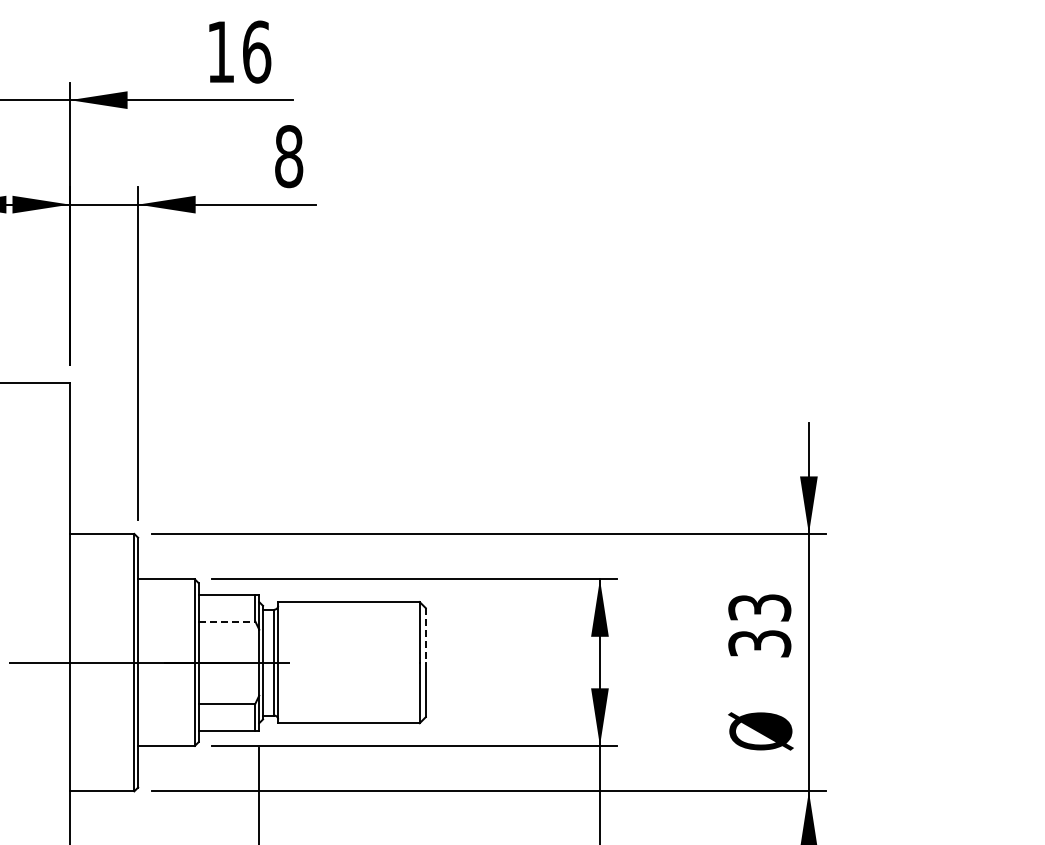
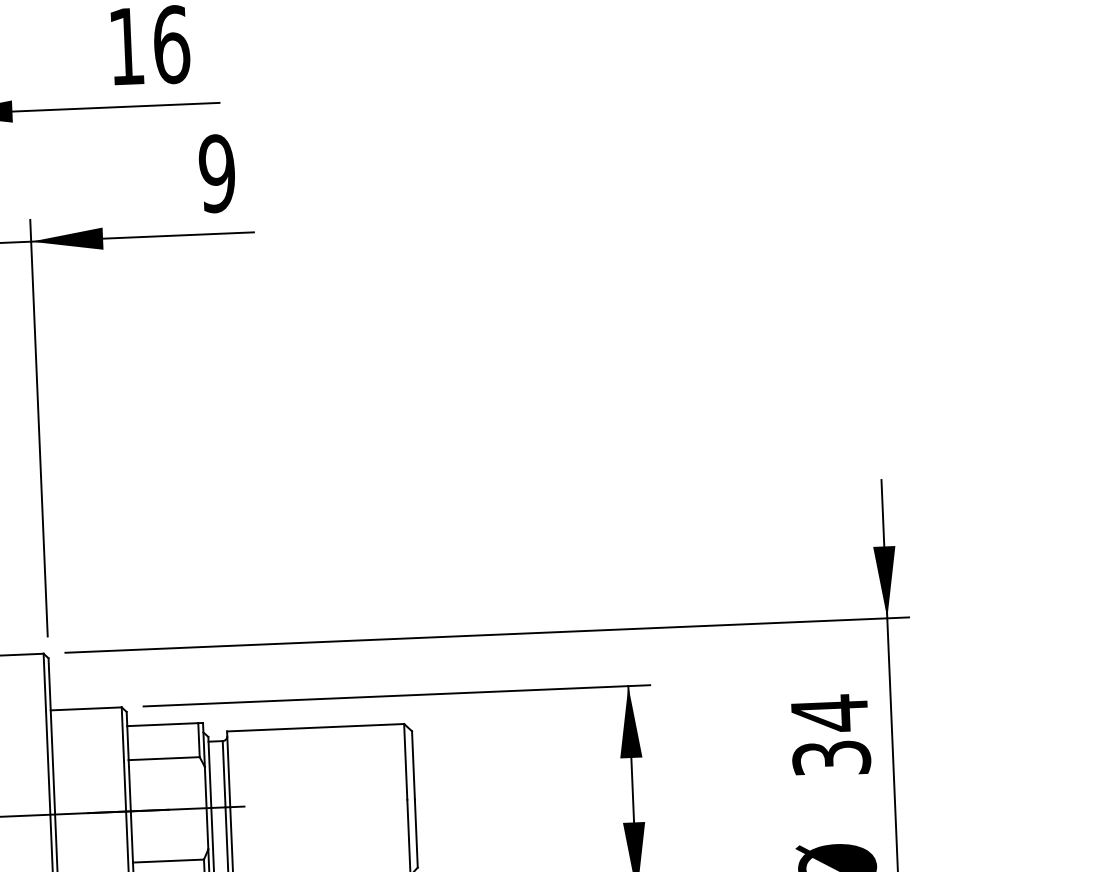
text: (288, 156) -> (216, 173), 8 -> 9
text: (759, 607) -> (829, 712), 33 -> 34
line: (227, 621) -> (164, 758), dashed -> solid
line: (425, 635) -> (413, 765), dashed -> solid

